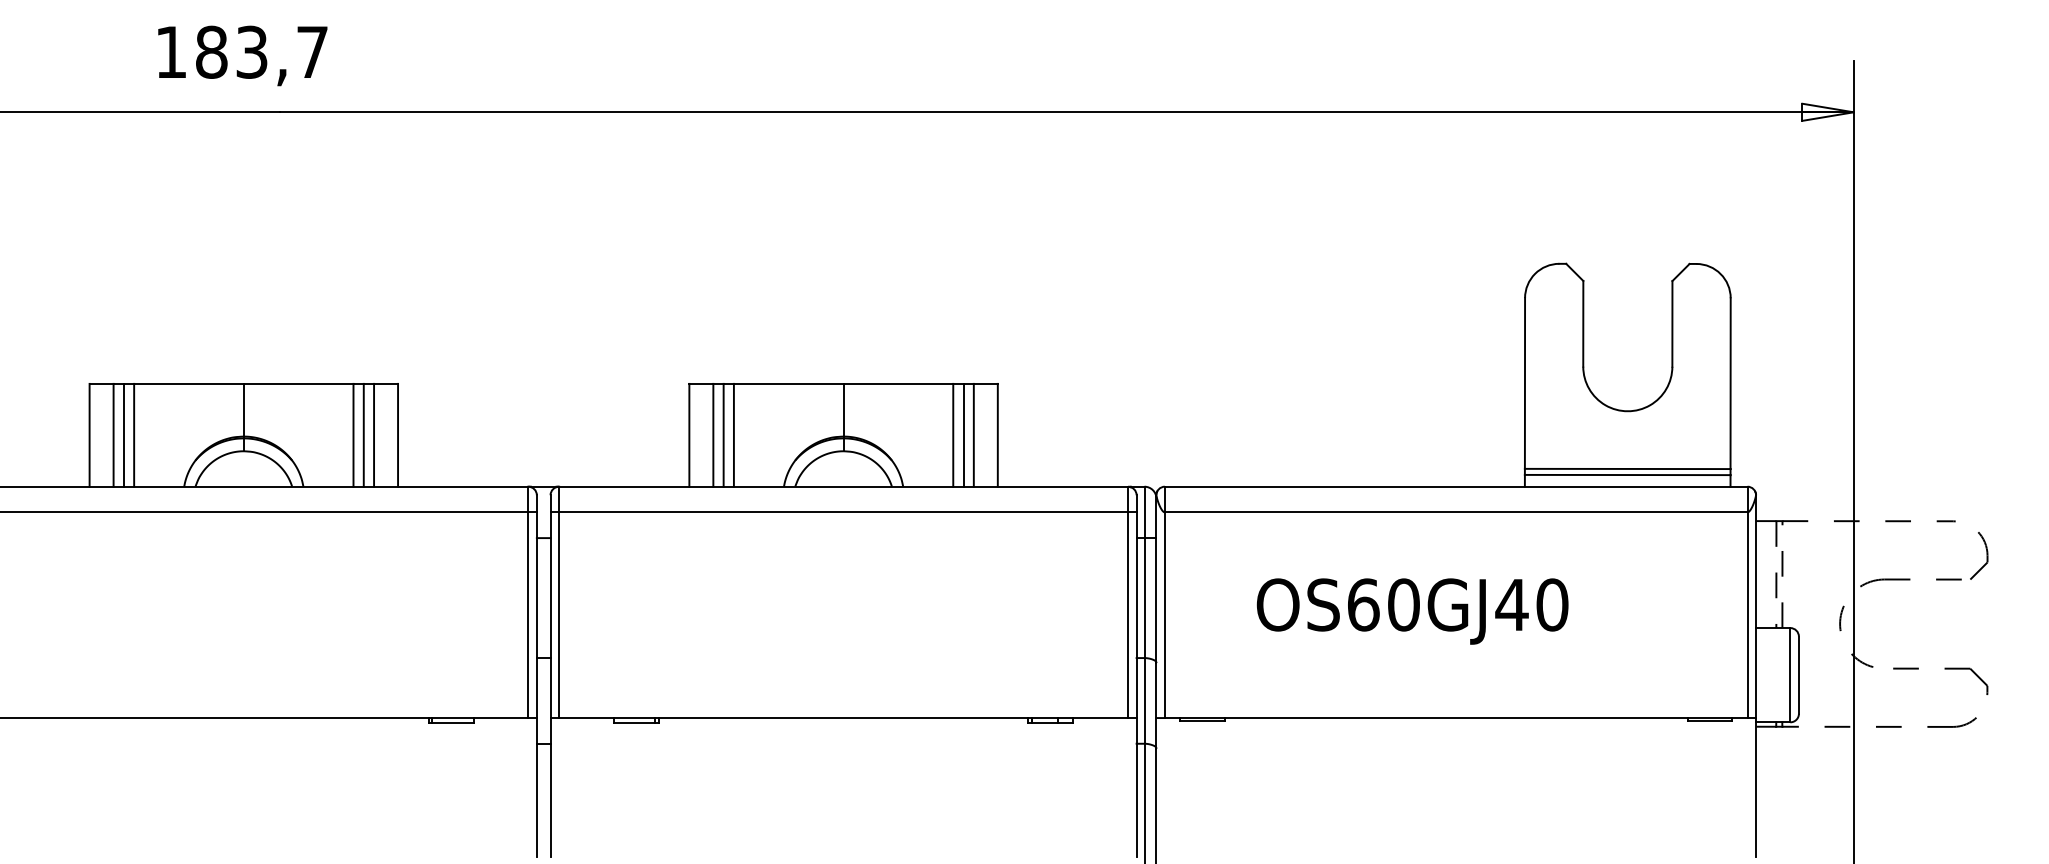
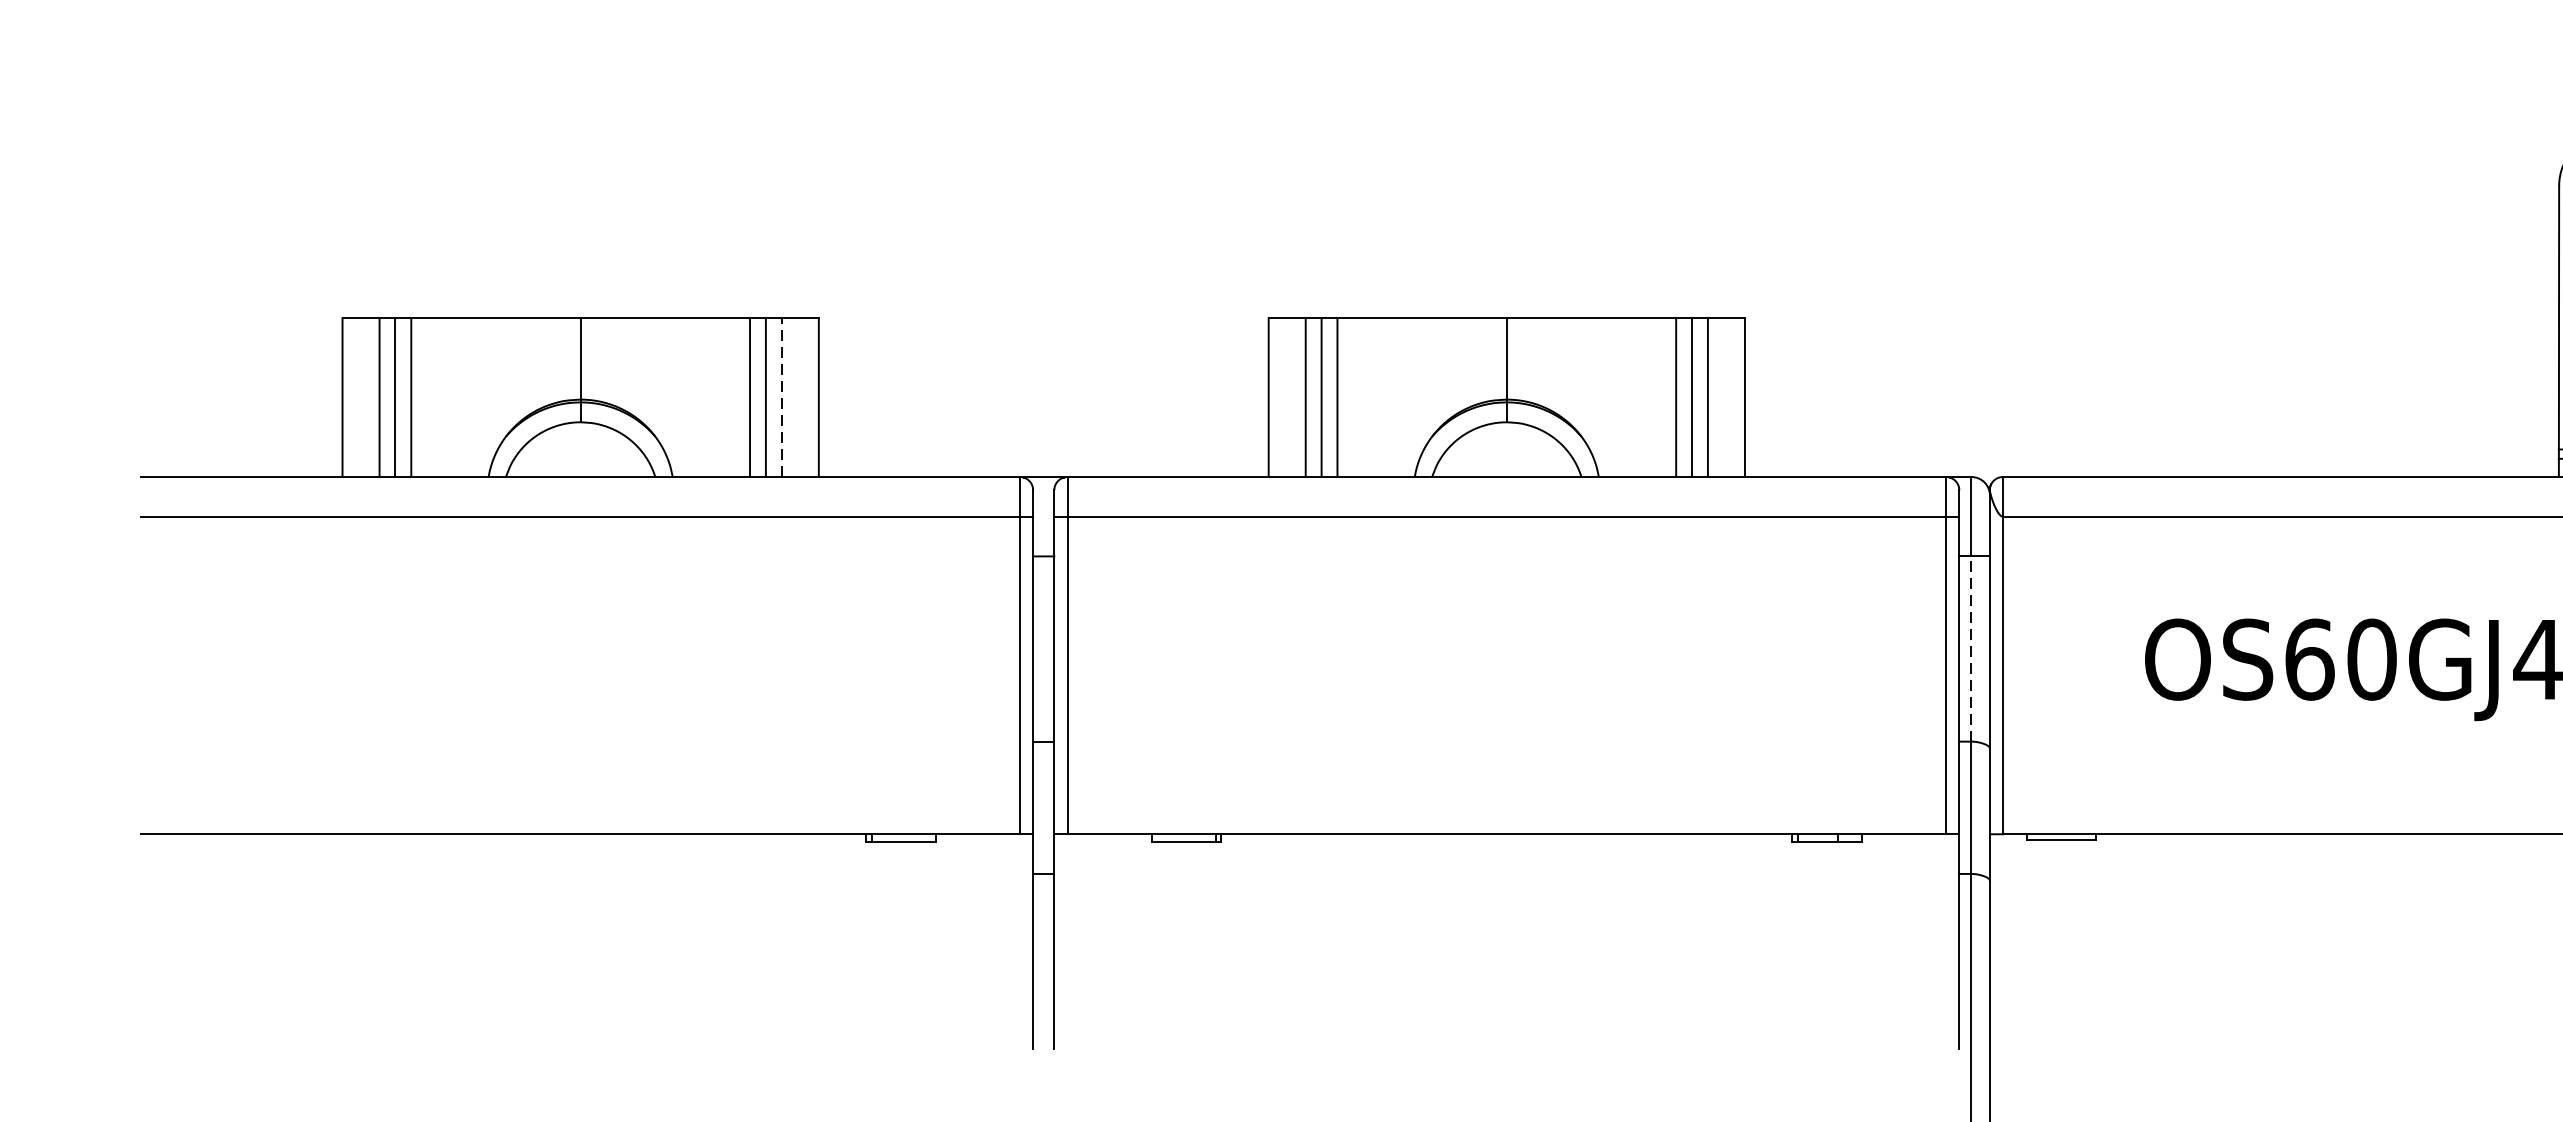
line: (374, 434) -> (782, 396), solid -> dashed
line: (1144, 598) -> (1971, 649), solid -> dashed

